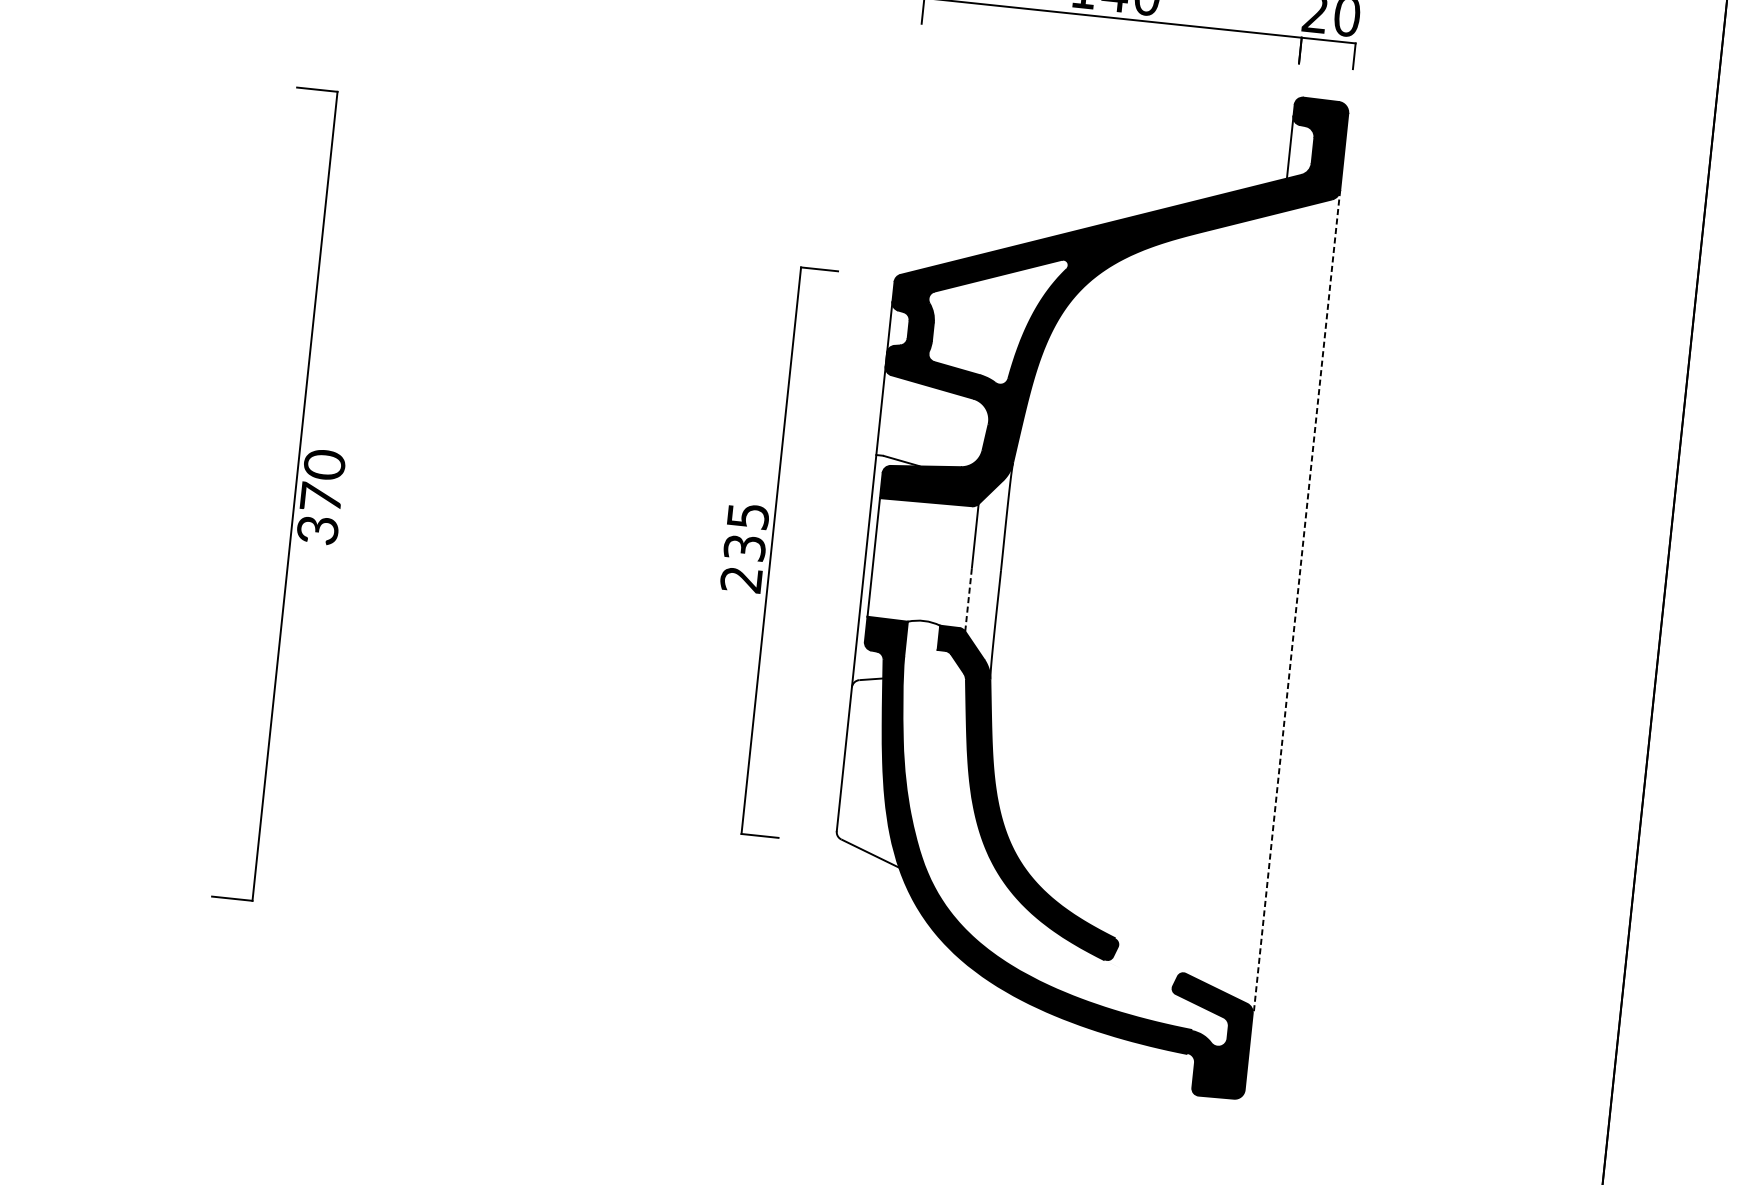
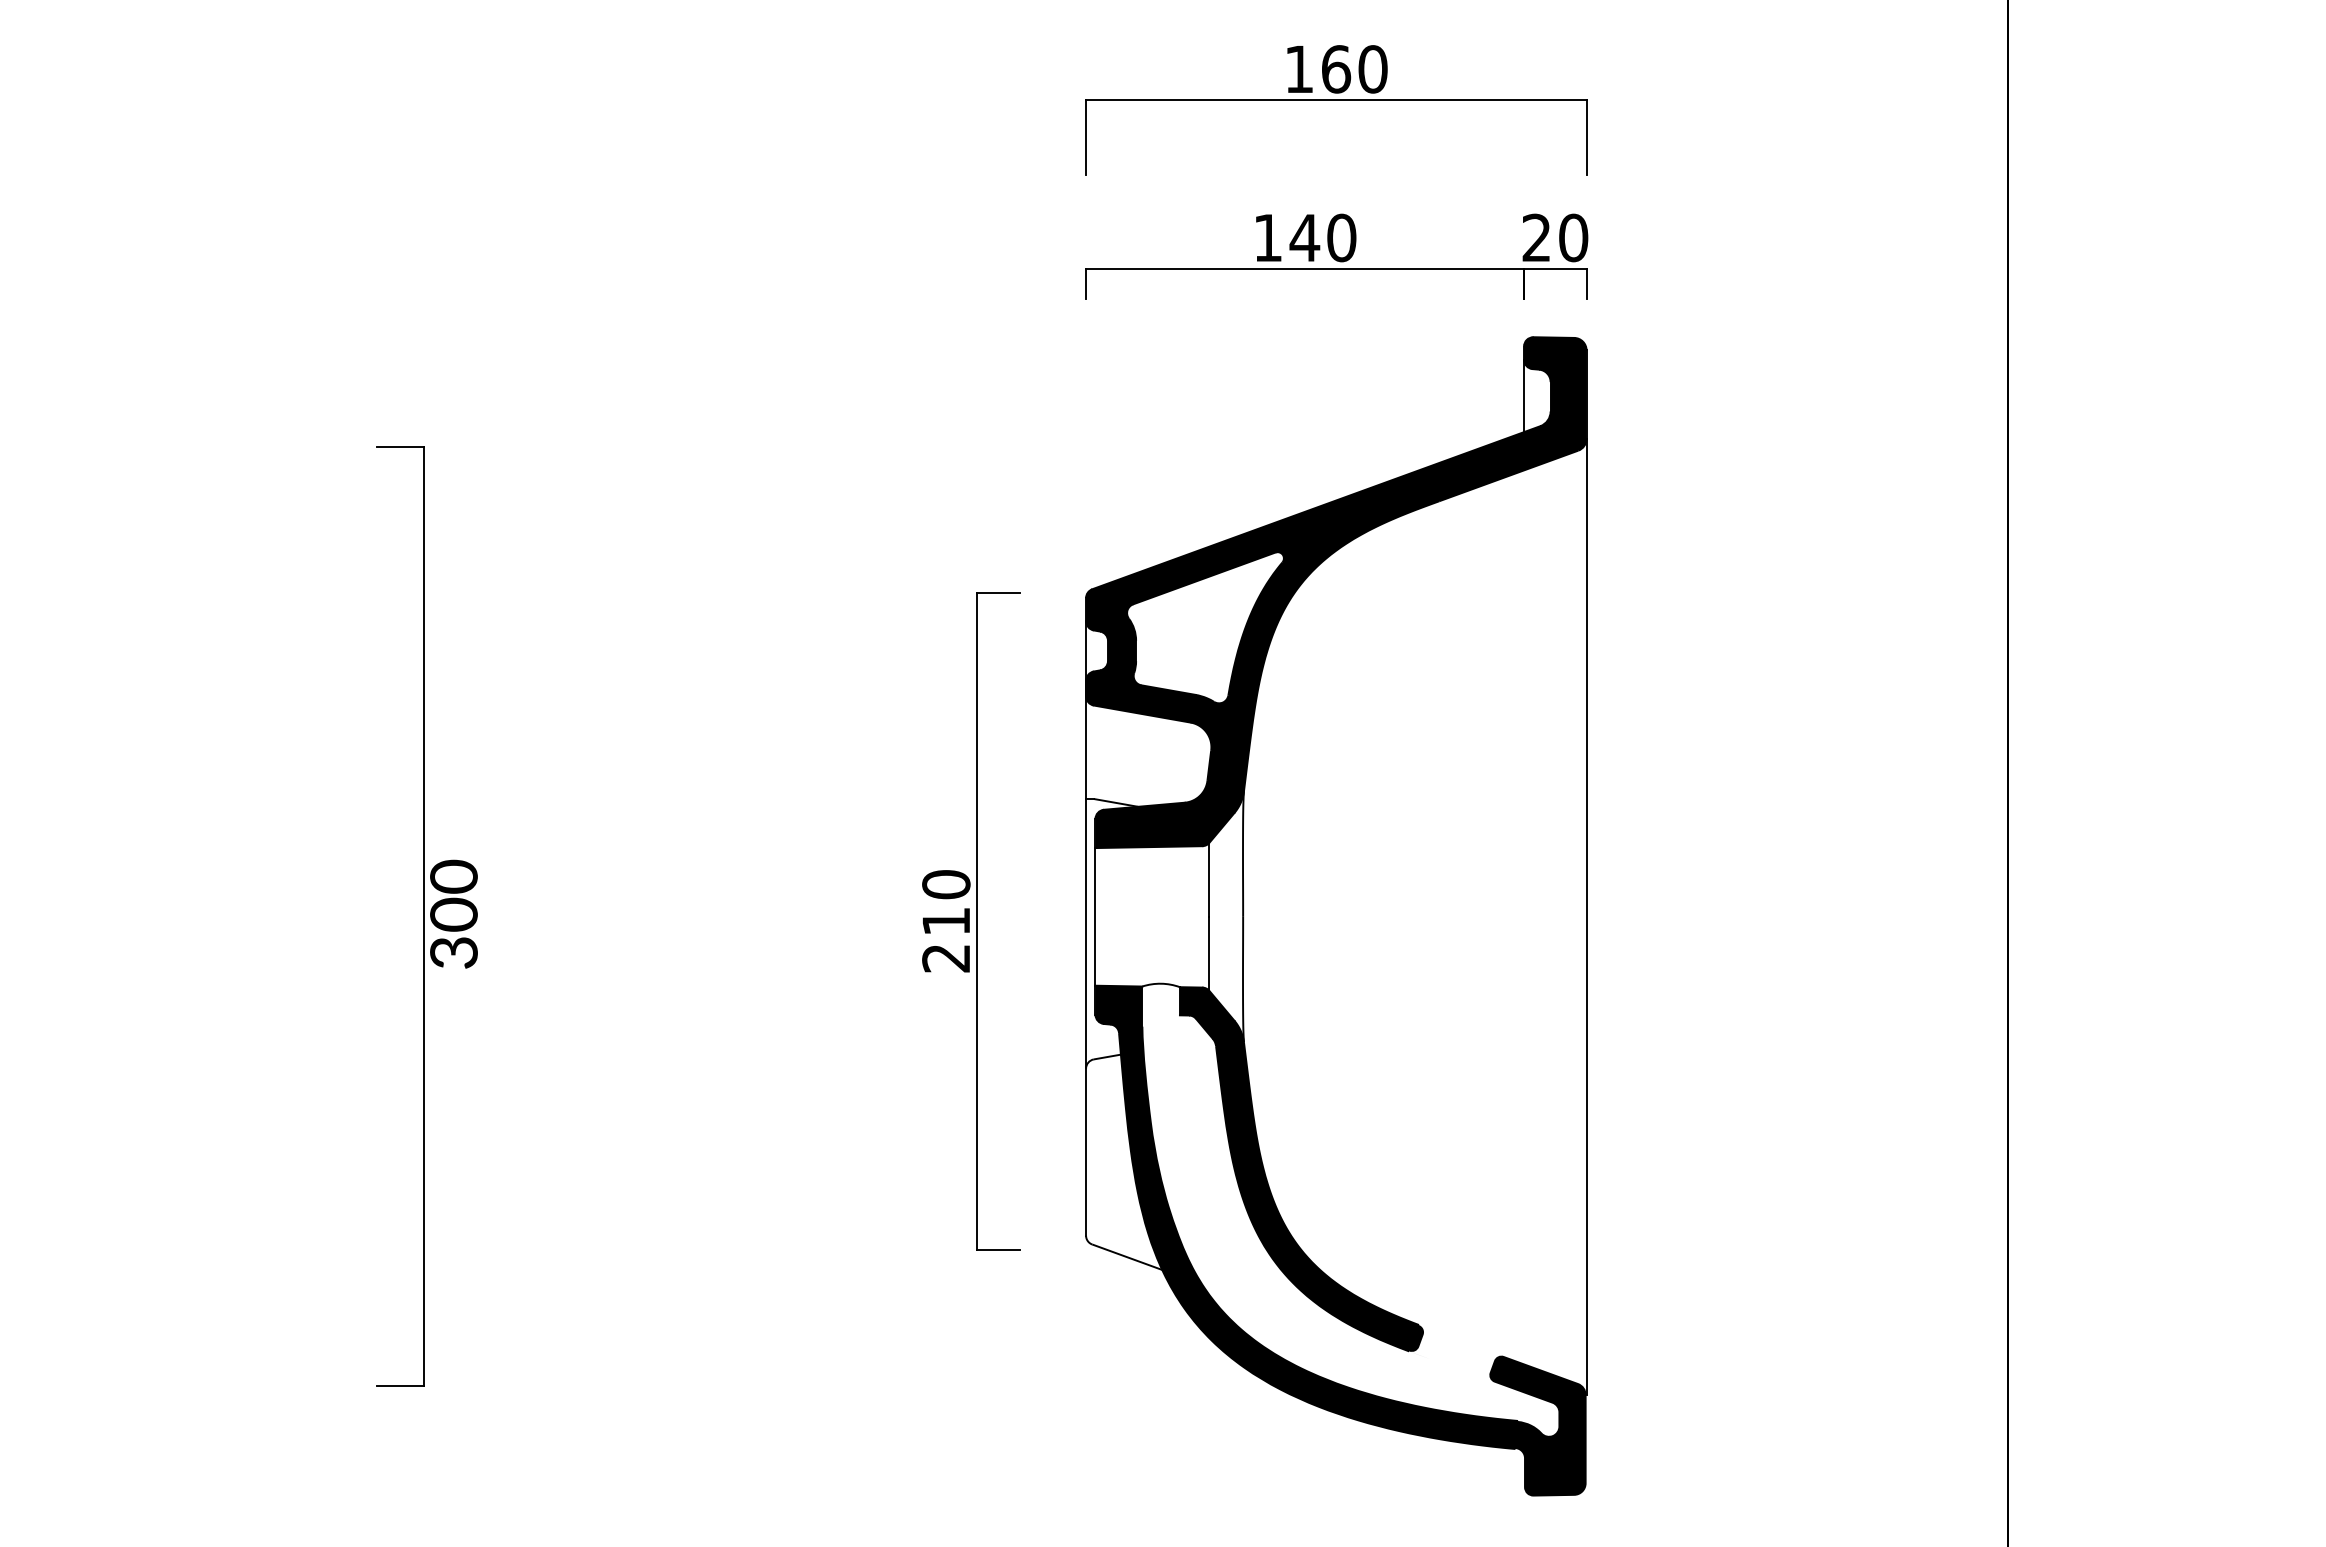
text: (320, 497) -> (453, 914), 370 -> 300
text: (746, 531) -> (946, 902), 235 -> 210
line: (968, 599) -> (1209, 953), dashed -> solid
line: (1296, 602) -> (1586, 917), dashed -> solid

